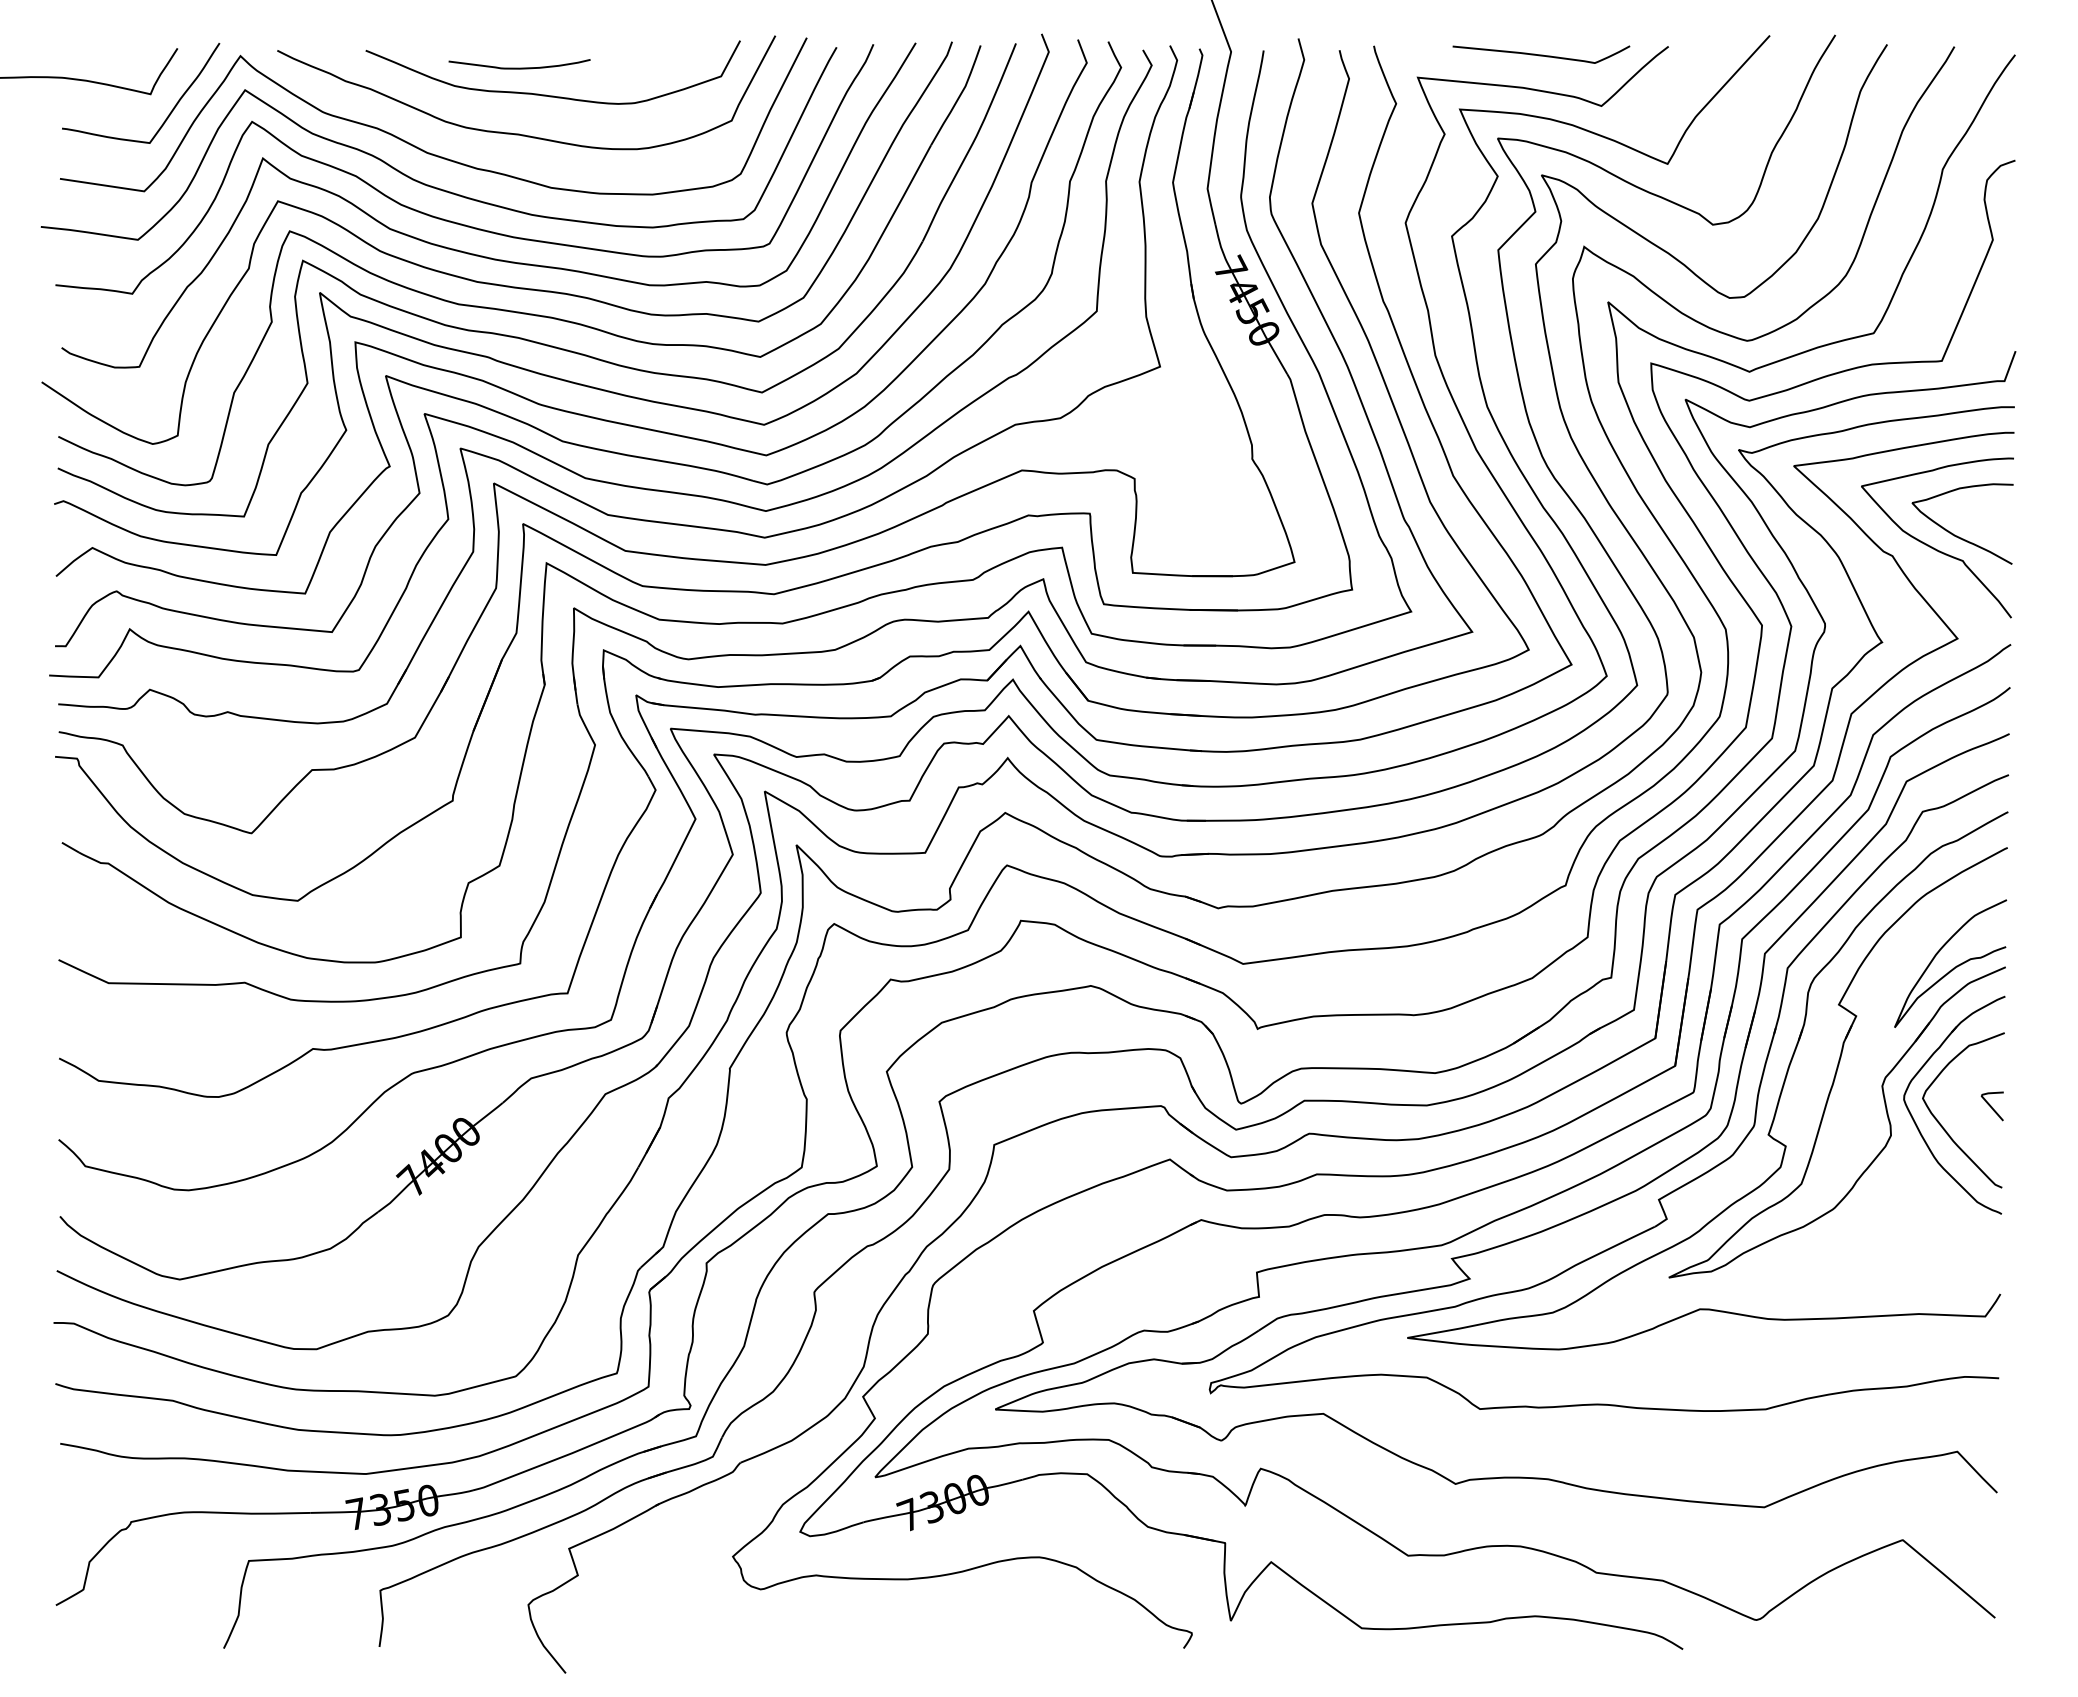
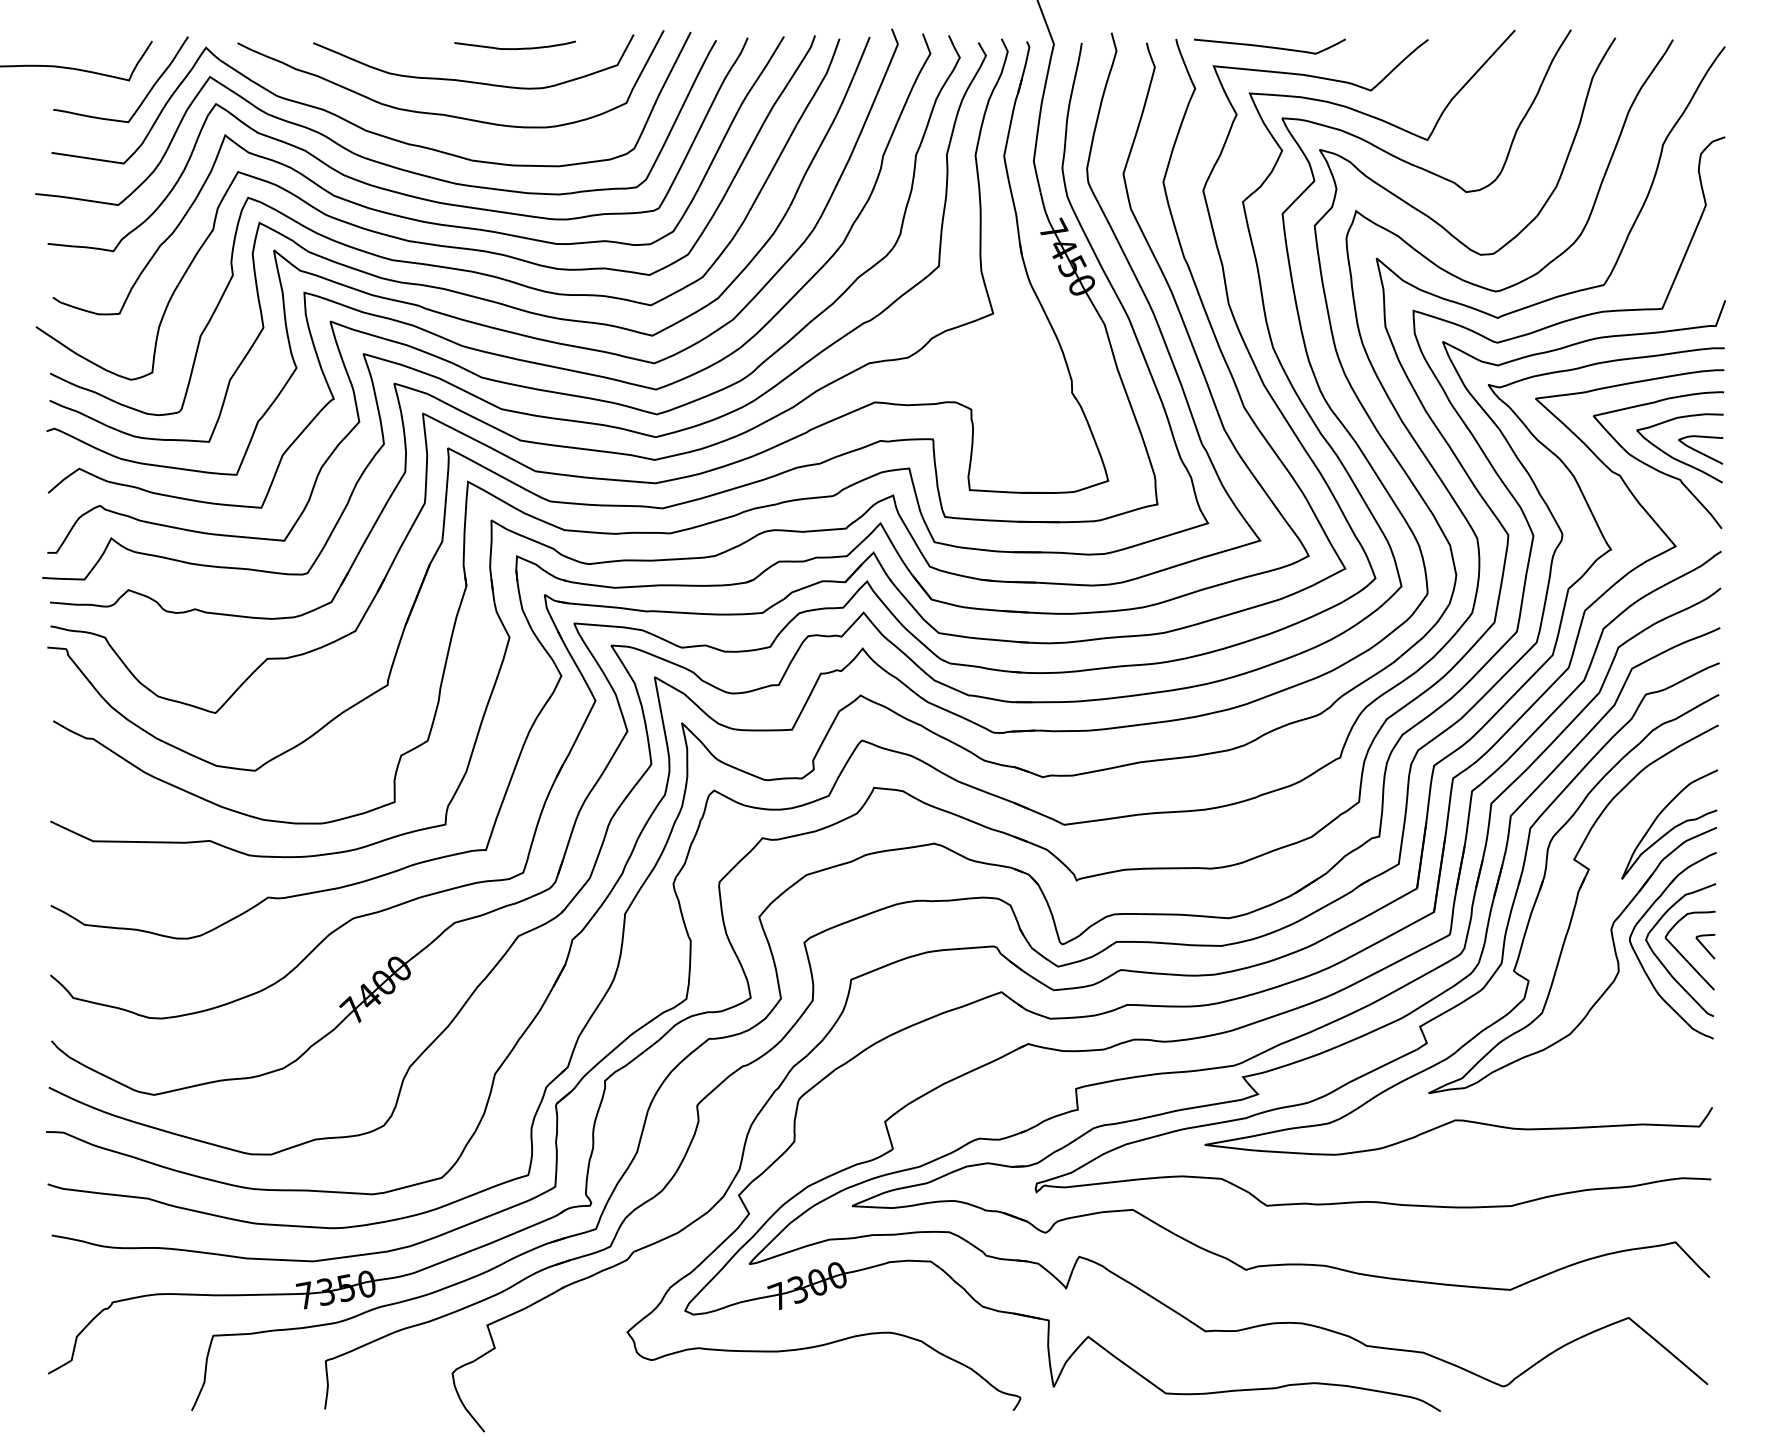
curve: (1541, 54) -> (1269, 46), moved
curve: (519, 67) -> (515, 48), moved
curve: (1985, 527) -> (1699, 451), added
part: (1966, 1117) -> (1683, 956), added

